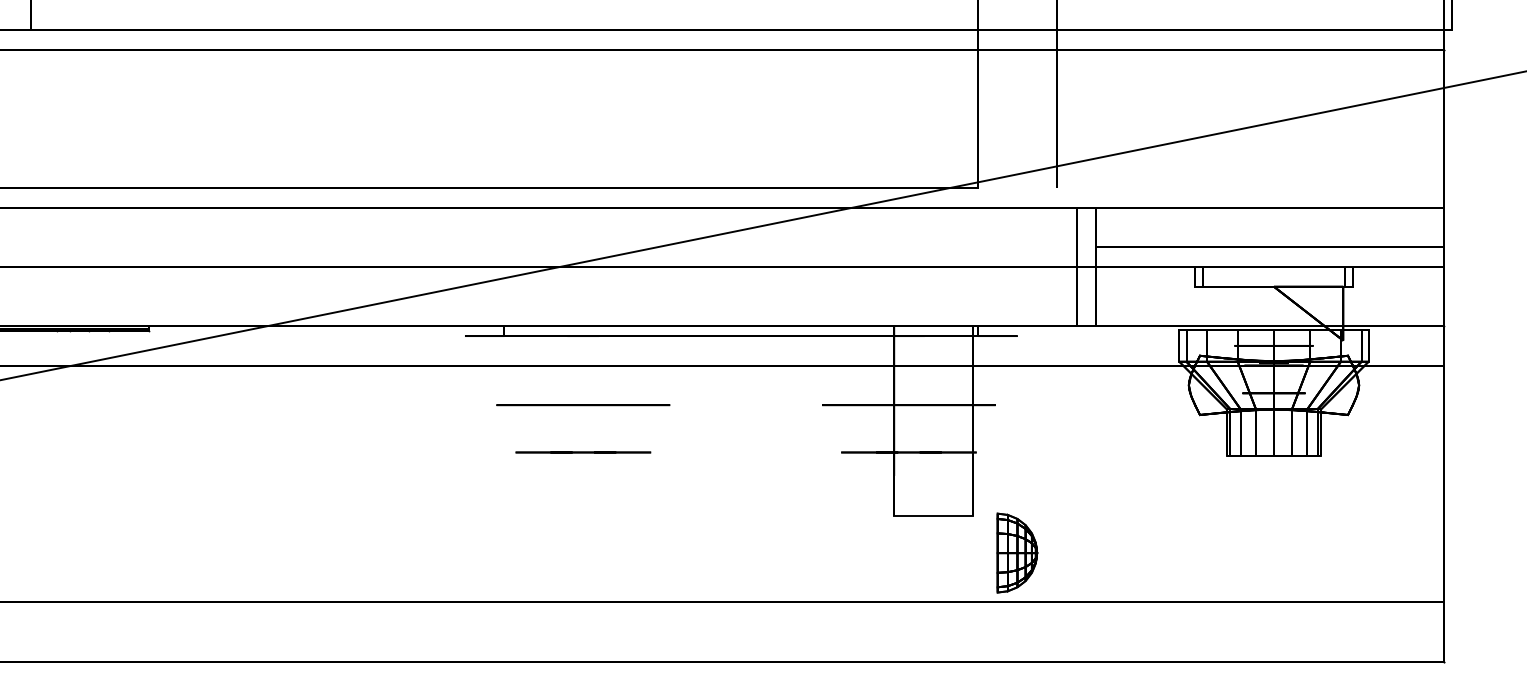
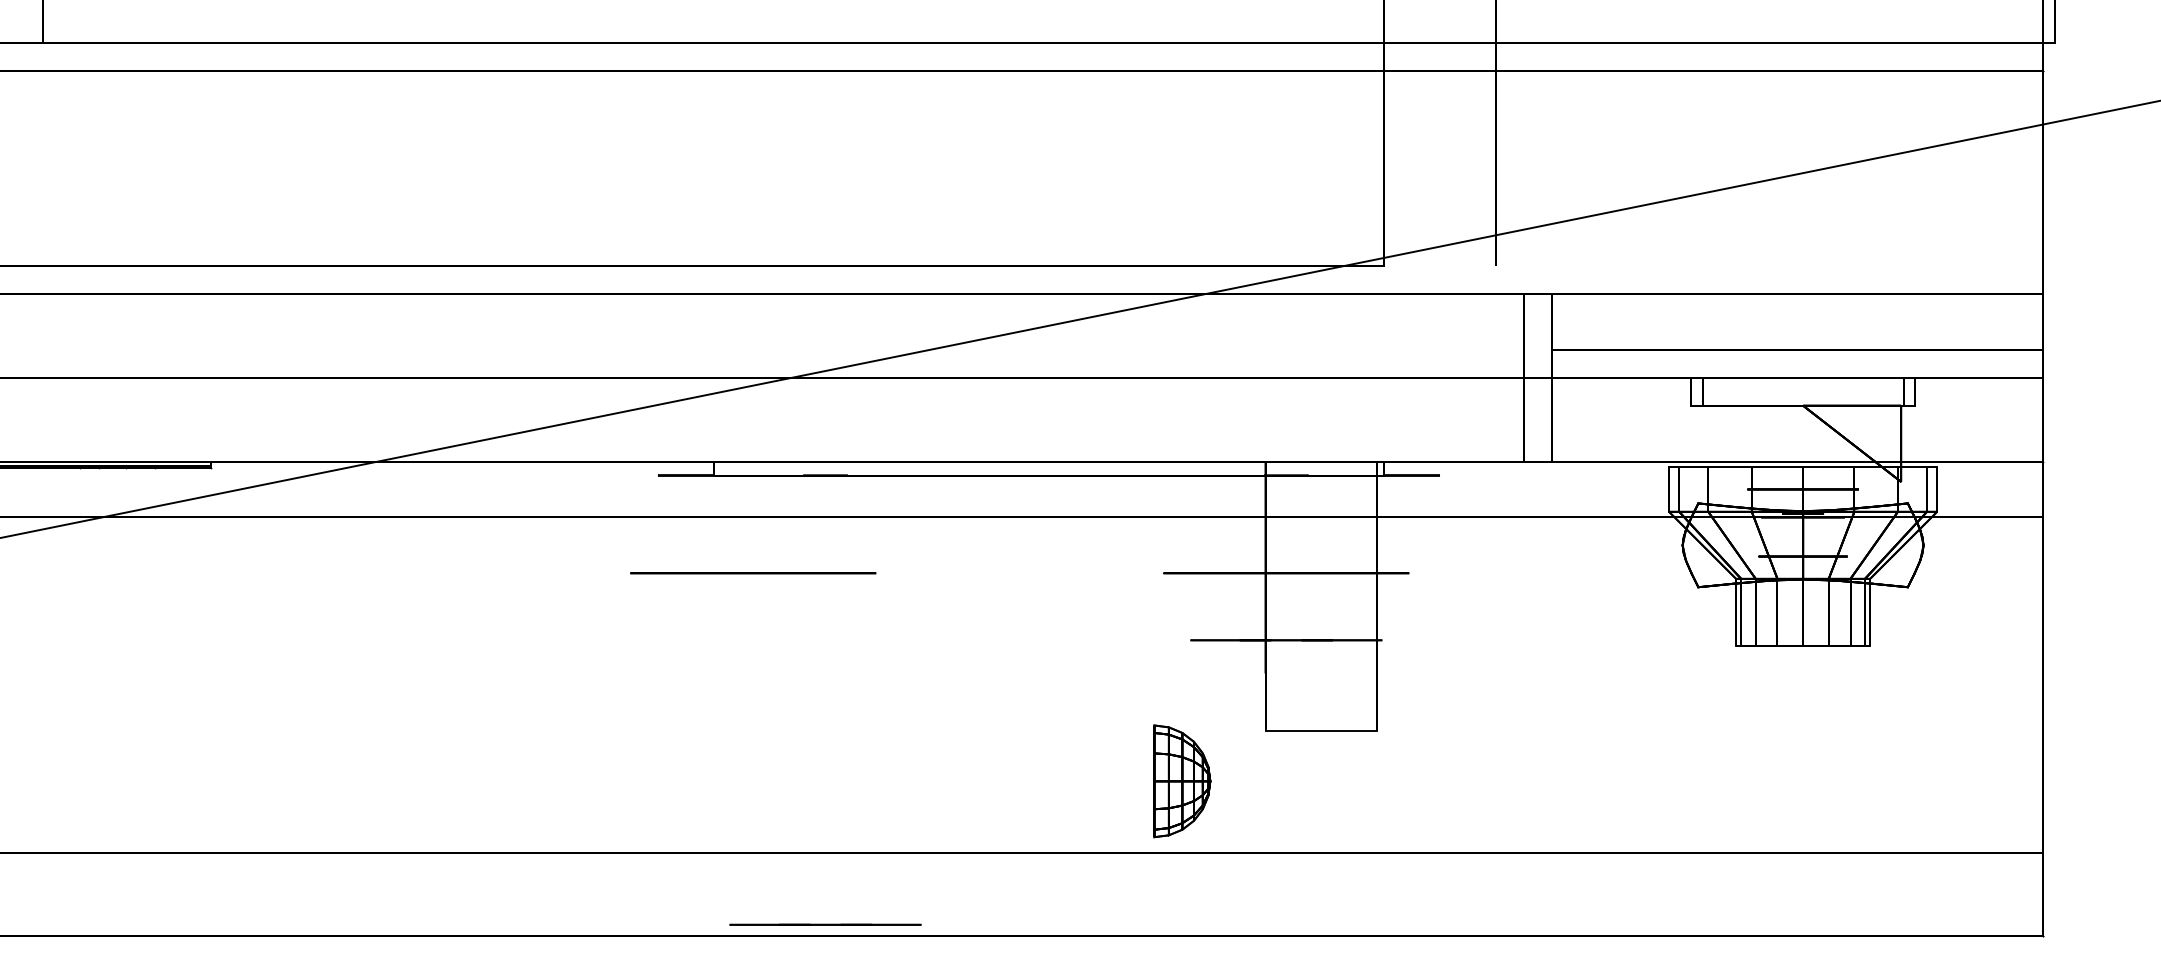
circle: (583, 405) -> (753, 573), moved
line: (583, 452) -> (825, 924), moved
part: (1017, 552) -> (1182, 780), moved

